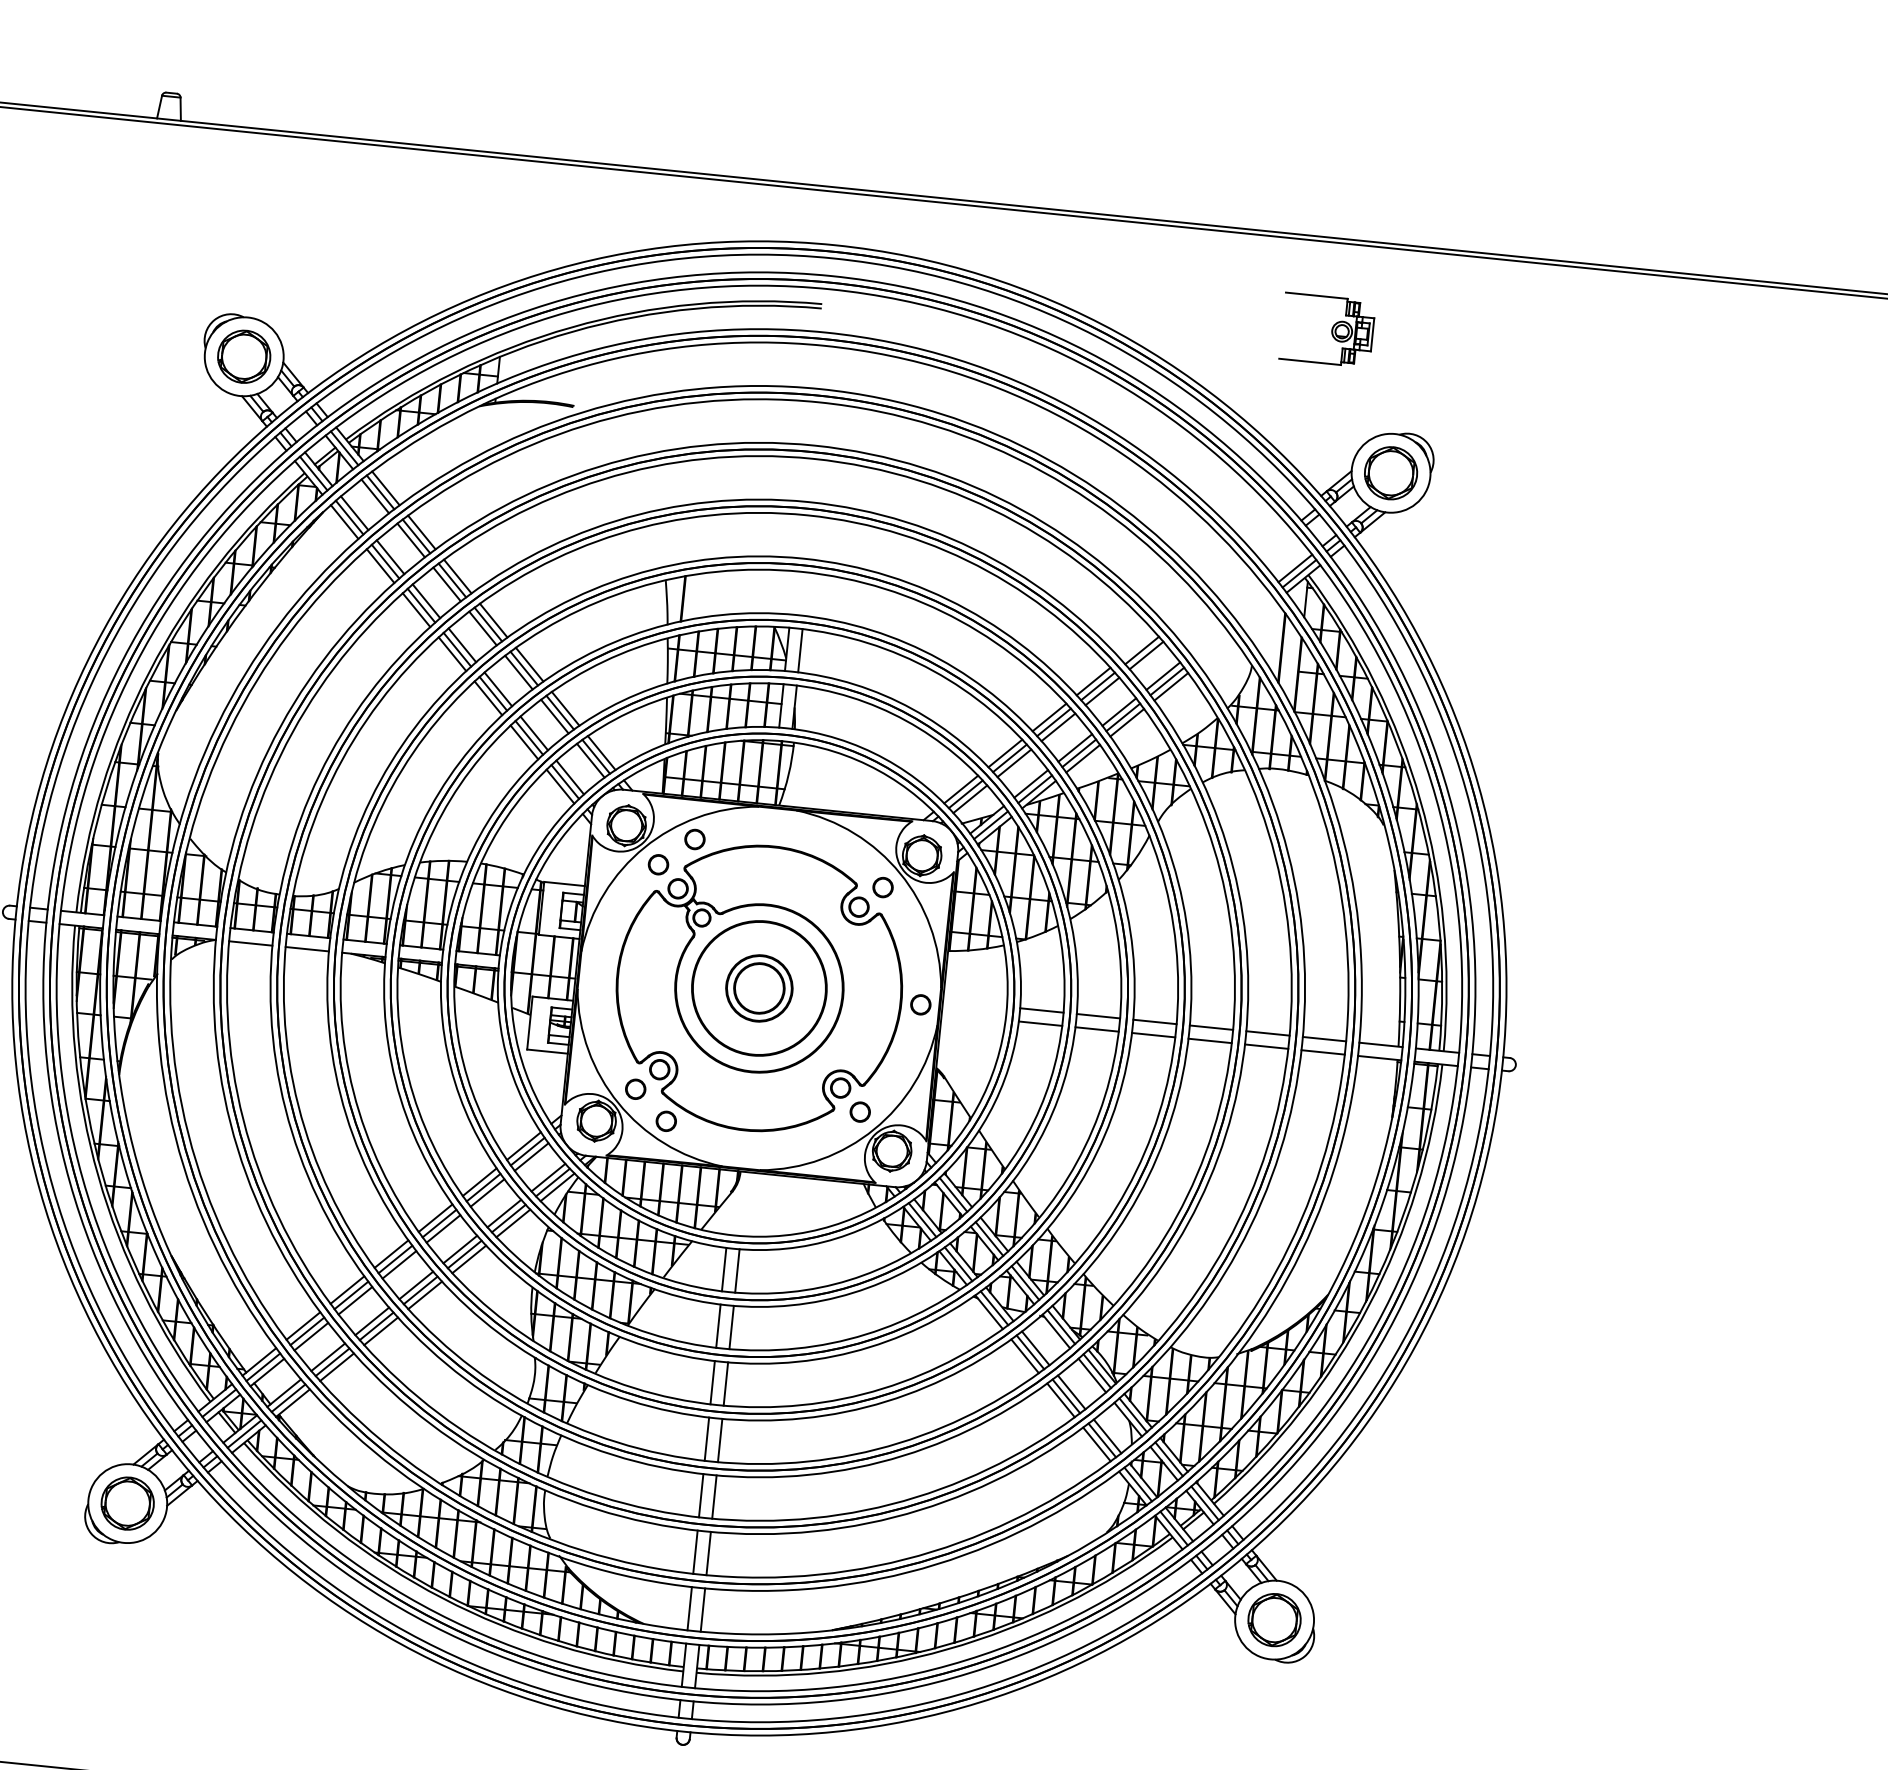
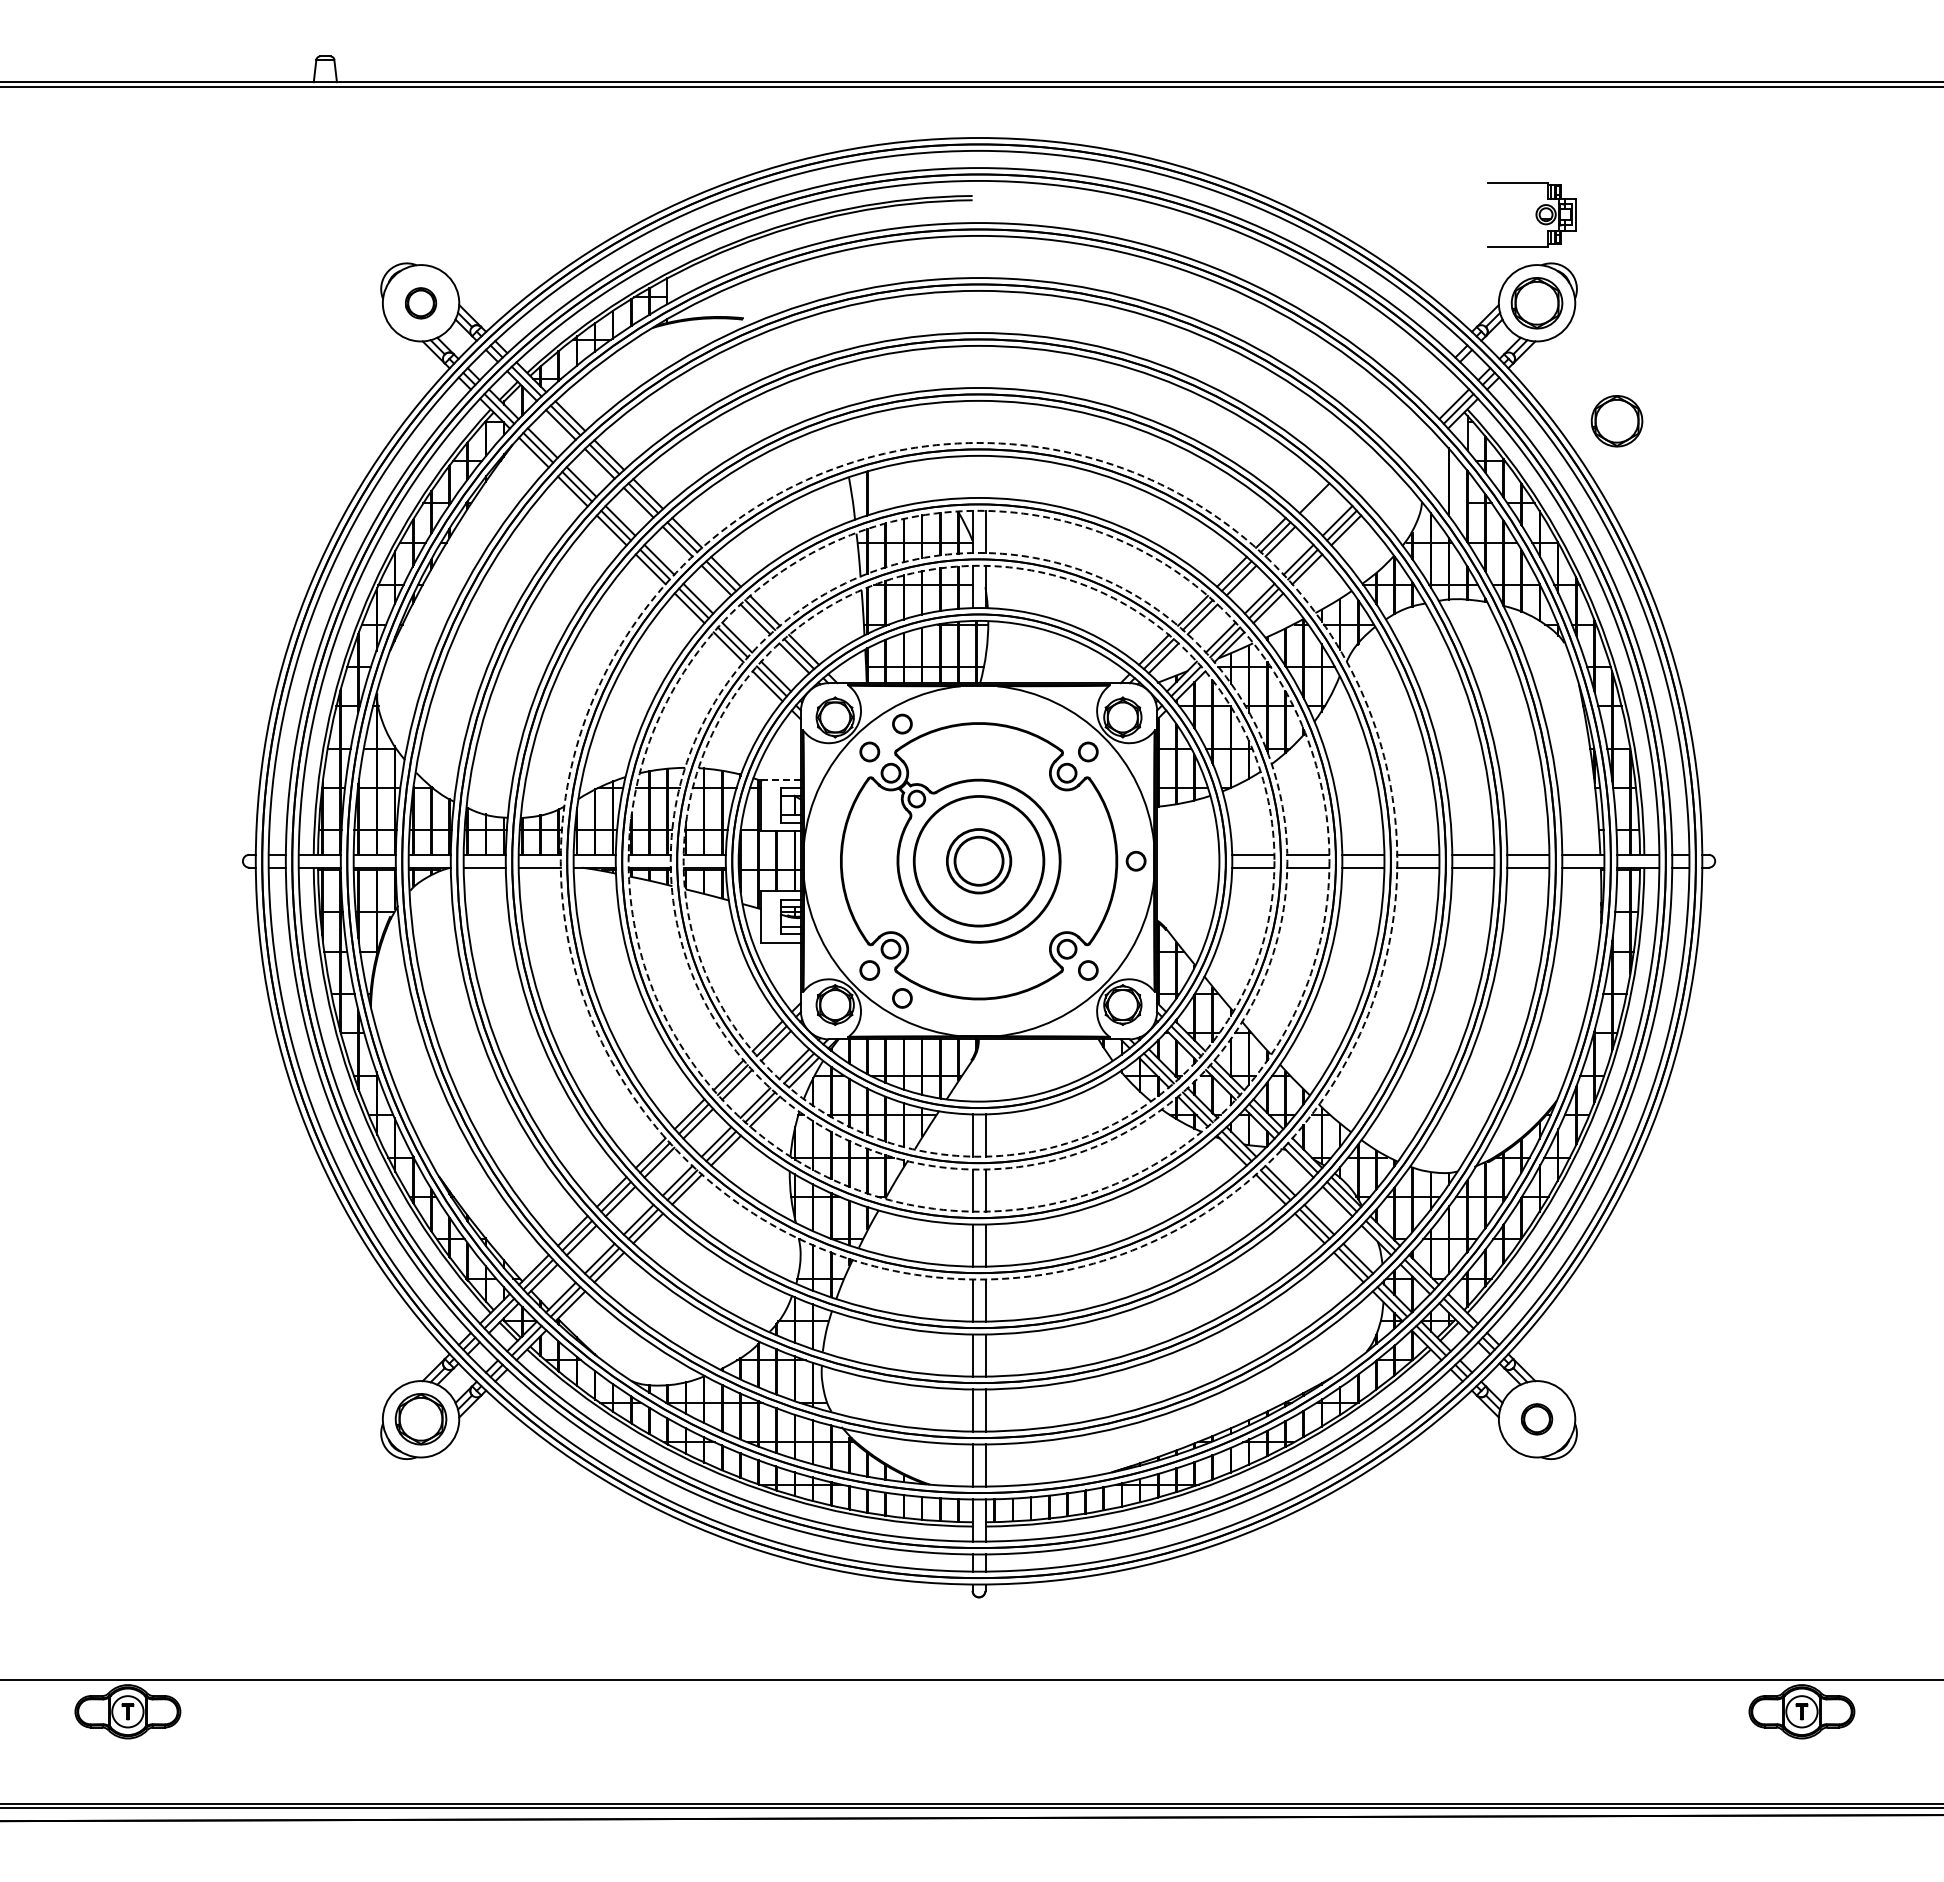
part: (1327, 329) -> (1531, 214), moved
part: (243, 356) -> (420, 303), size x0.6
part: (1460, 603) -> (1616, 421), added
line: (1146, 655) -> (1319, 502), removed
line: (564, 883) -> (781, 779), solid -> dashed
circle: (758, 987) -> (978, 860), solid -> dashed
circle: (758, 987) -> (978, 860), solid -> dashed
circle: (758, 987) -> (978, 860), solid -> dashed
circle: (758, 987) -> (978, 860), solid -> dashed
part: (1273, 1620) -> (1536, 1419), size x0.6

